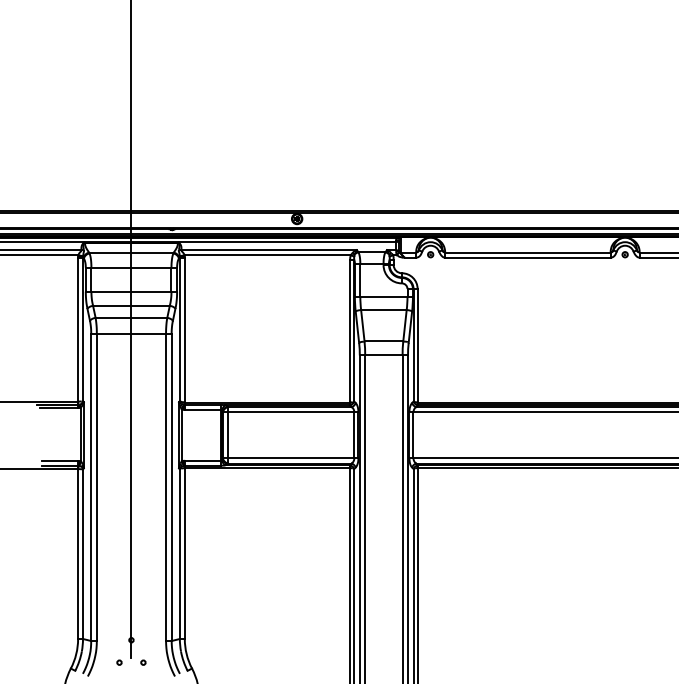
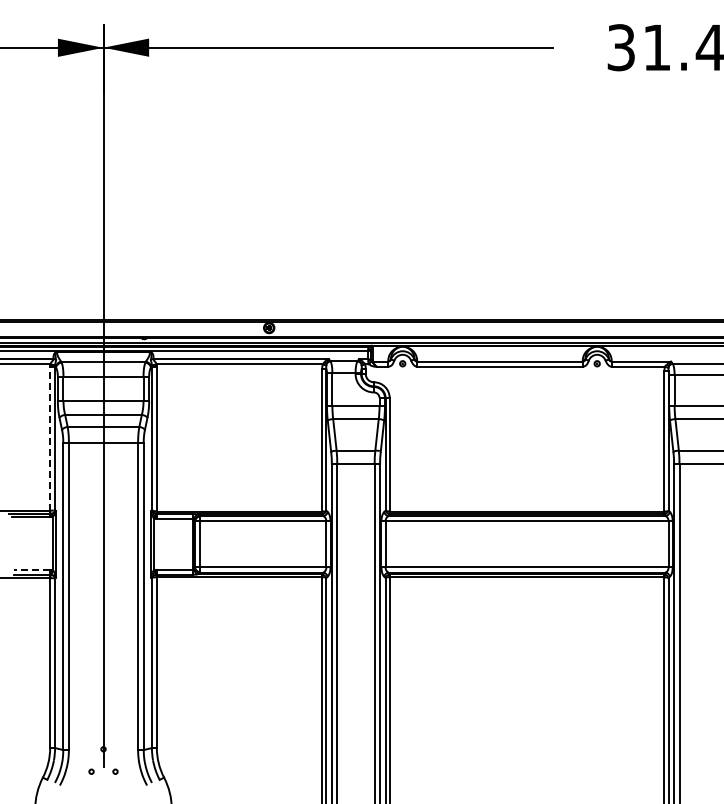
line: (78, 329) -> (50, 438), solid -> dashed
line: (59, 461) -> (31, 570), solid -> dashed

